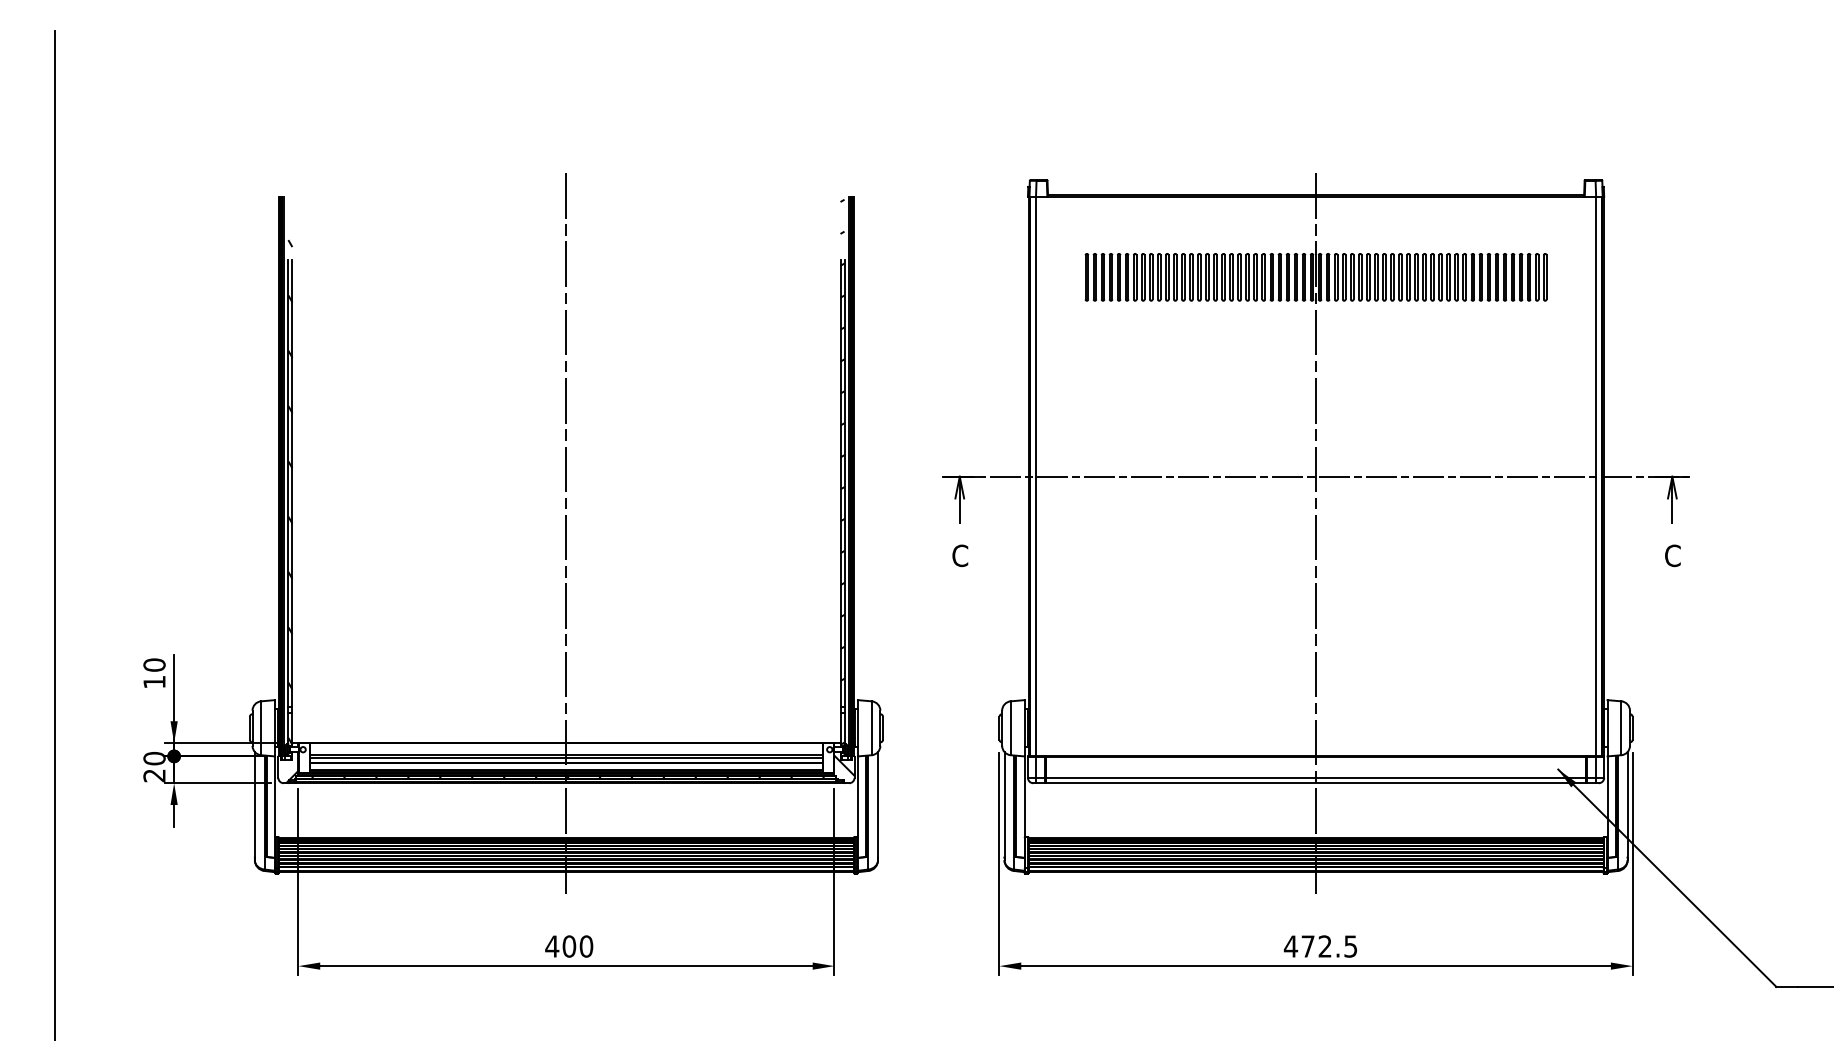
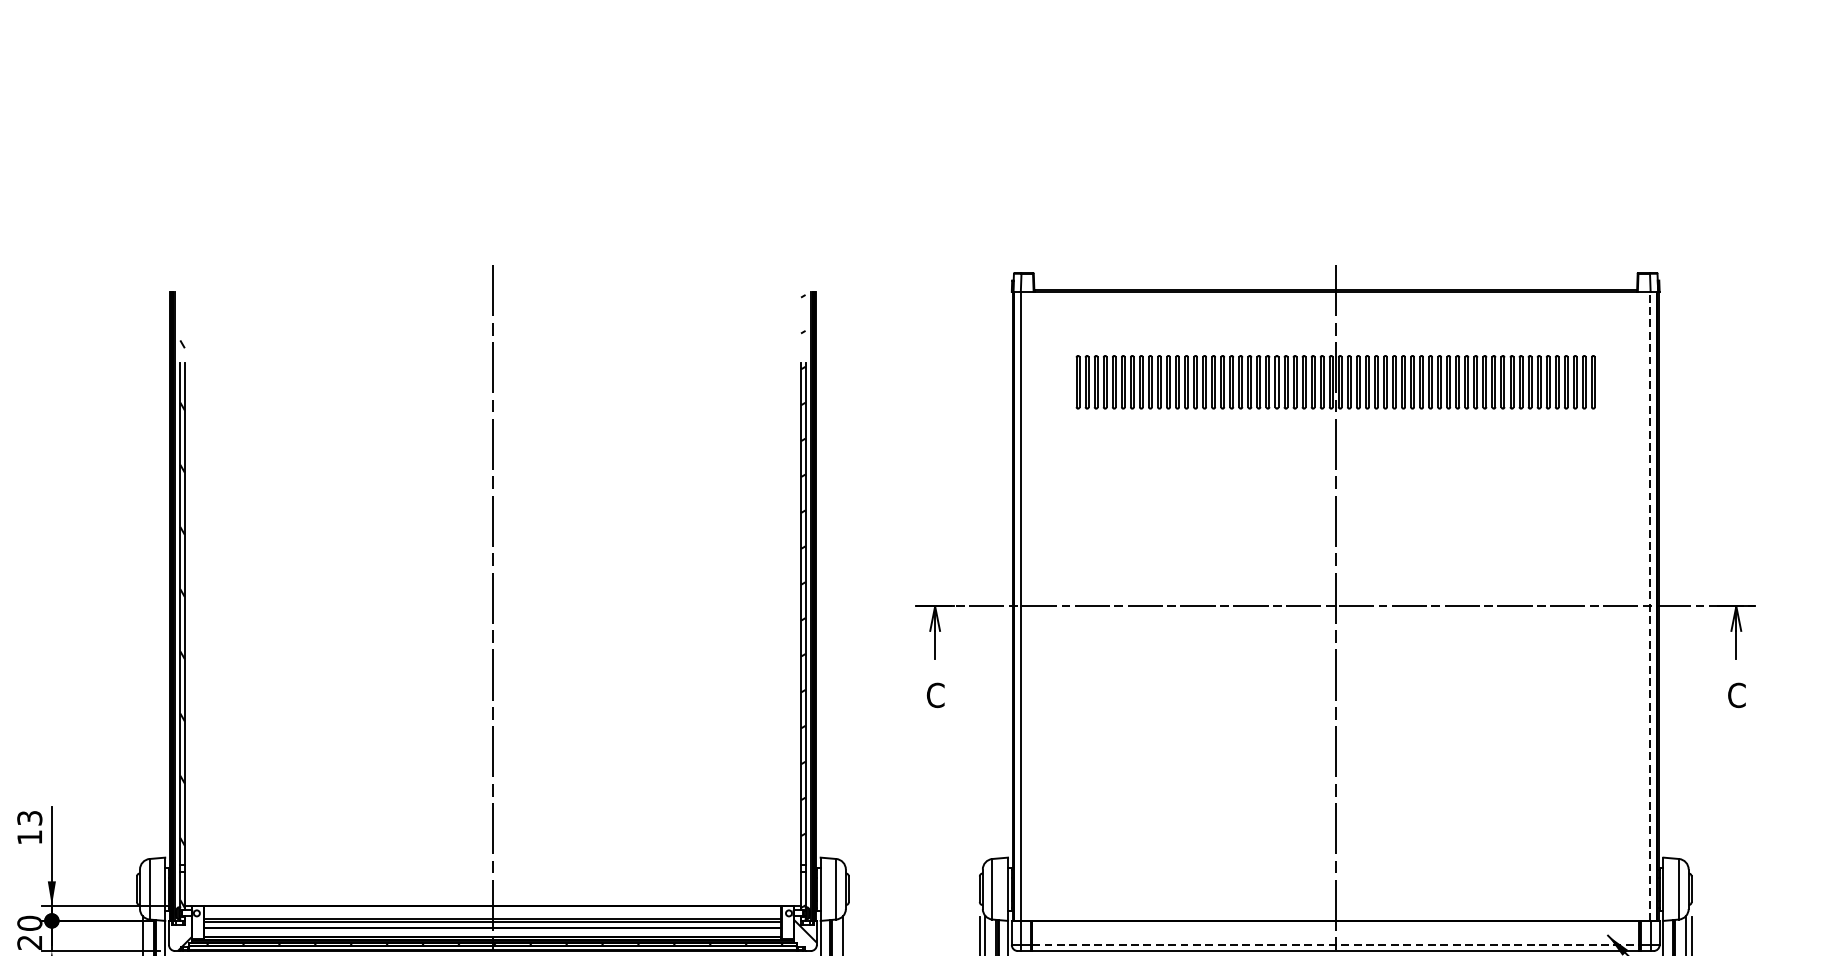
line: (1595, 476) -> (1649, 606), solid -> dashed
text: (154, 664) -> (29, 817), 10 -> 13
line: (1316, 777) -> (1336, 944), solid -> dashed

